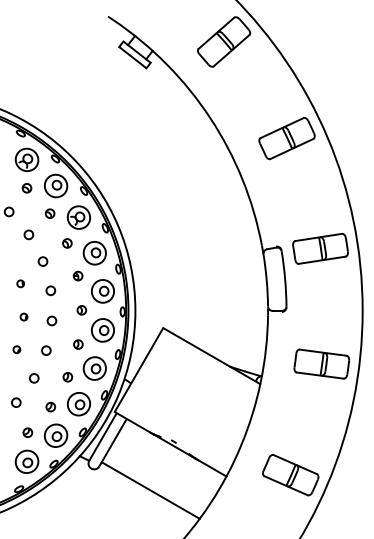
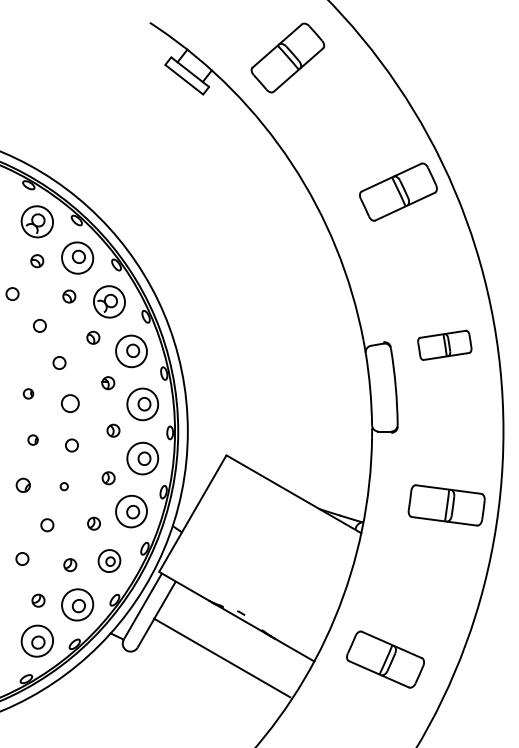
part: (223, 41) -> (287, 57), moved
part: (320, 248) -> (444, 345), size x0.7
circle: (50, 290) -> (70, 403), size x1.4
part: (16, 349) -> (22, 485), size x1.4
circle: (46, 350) -> (64, 486), size x0.6
part: (79, 403) -> (109, 560), size x0.7
part: (290, 475) -> (385, 659), moved
line: (151, 490) -> (222, 657), moved

